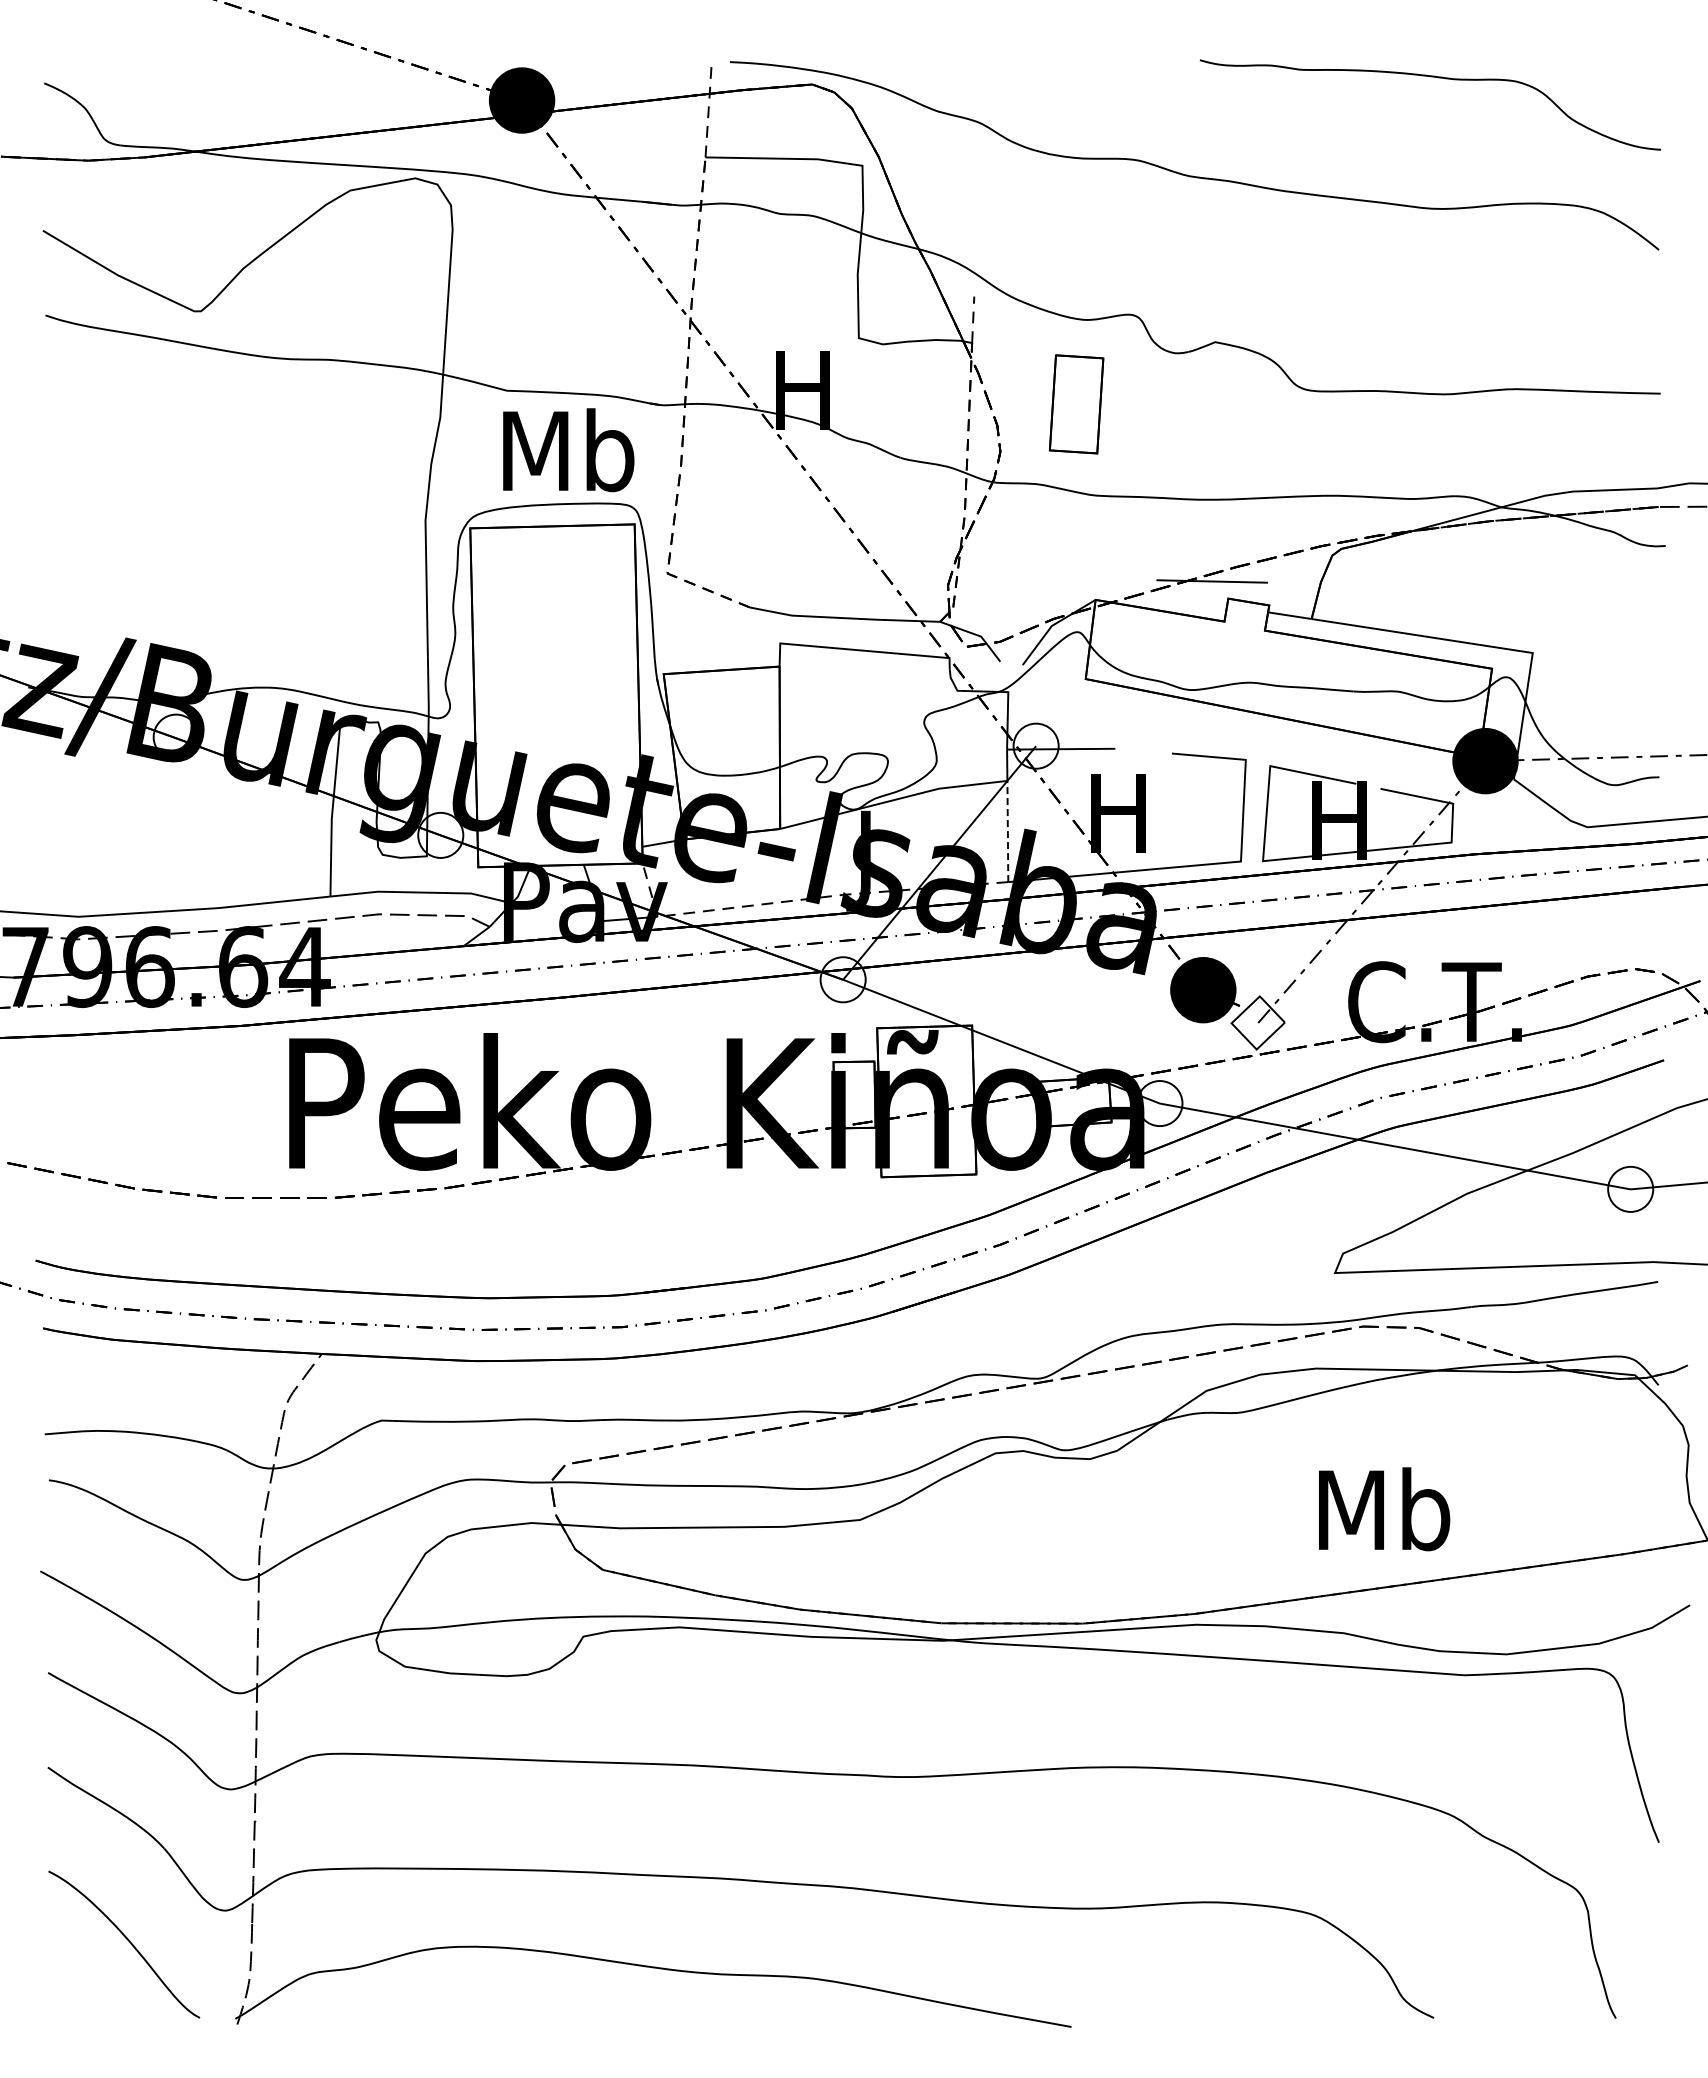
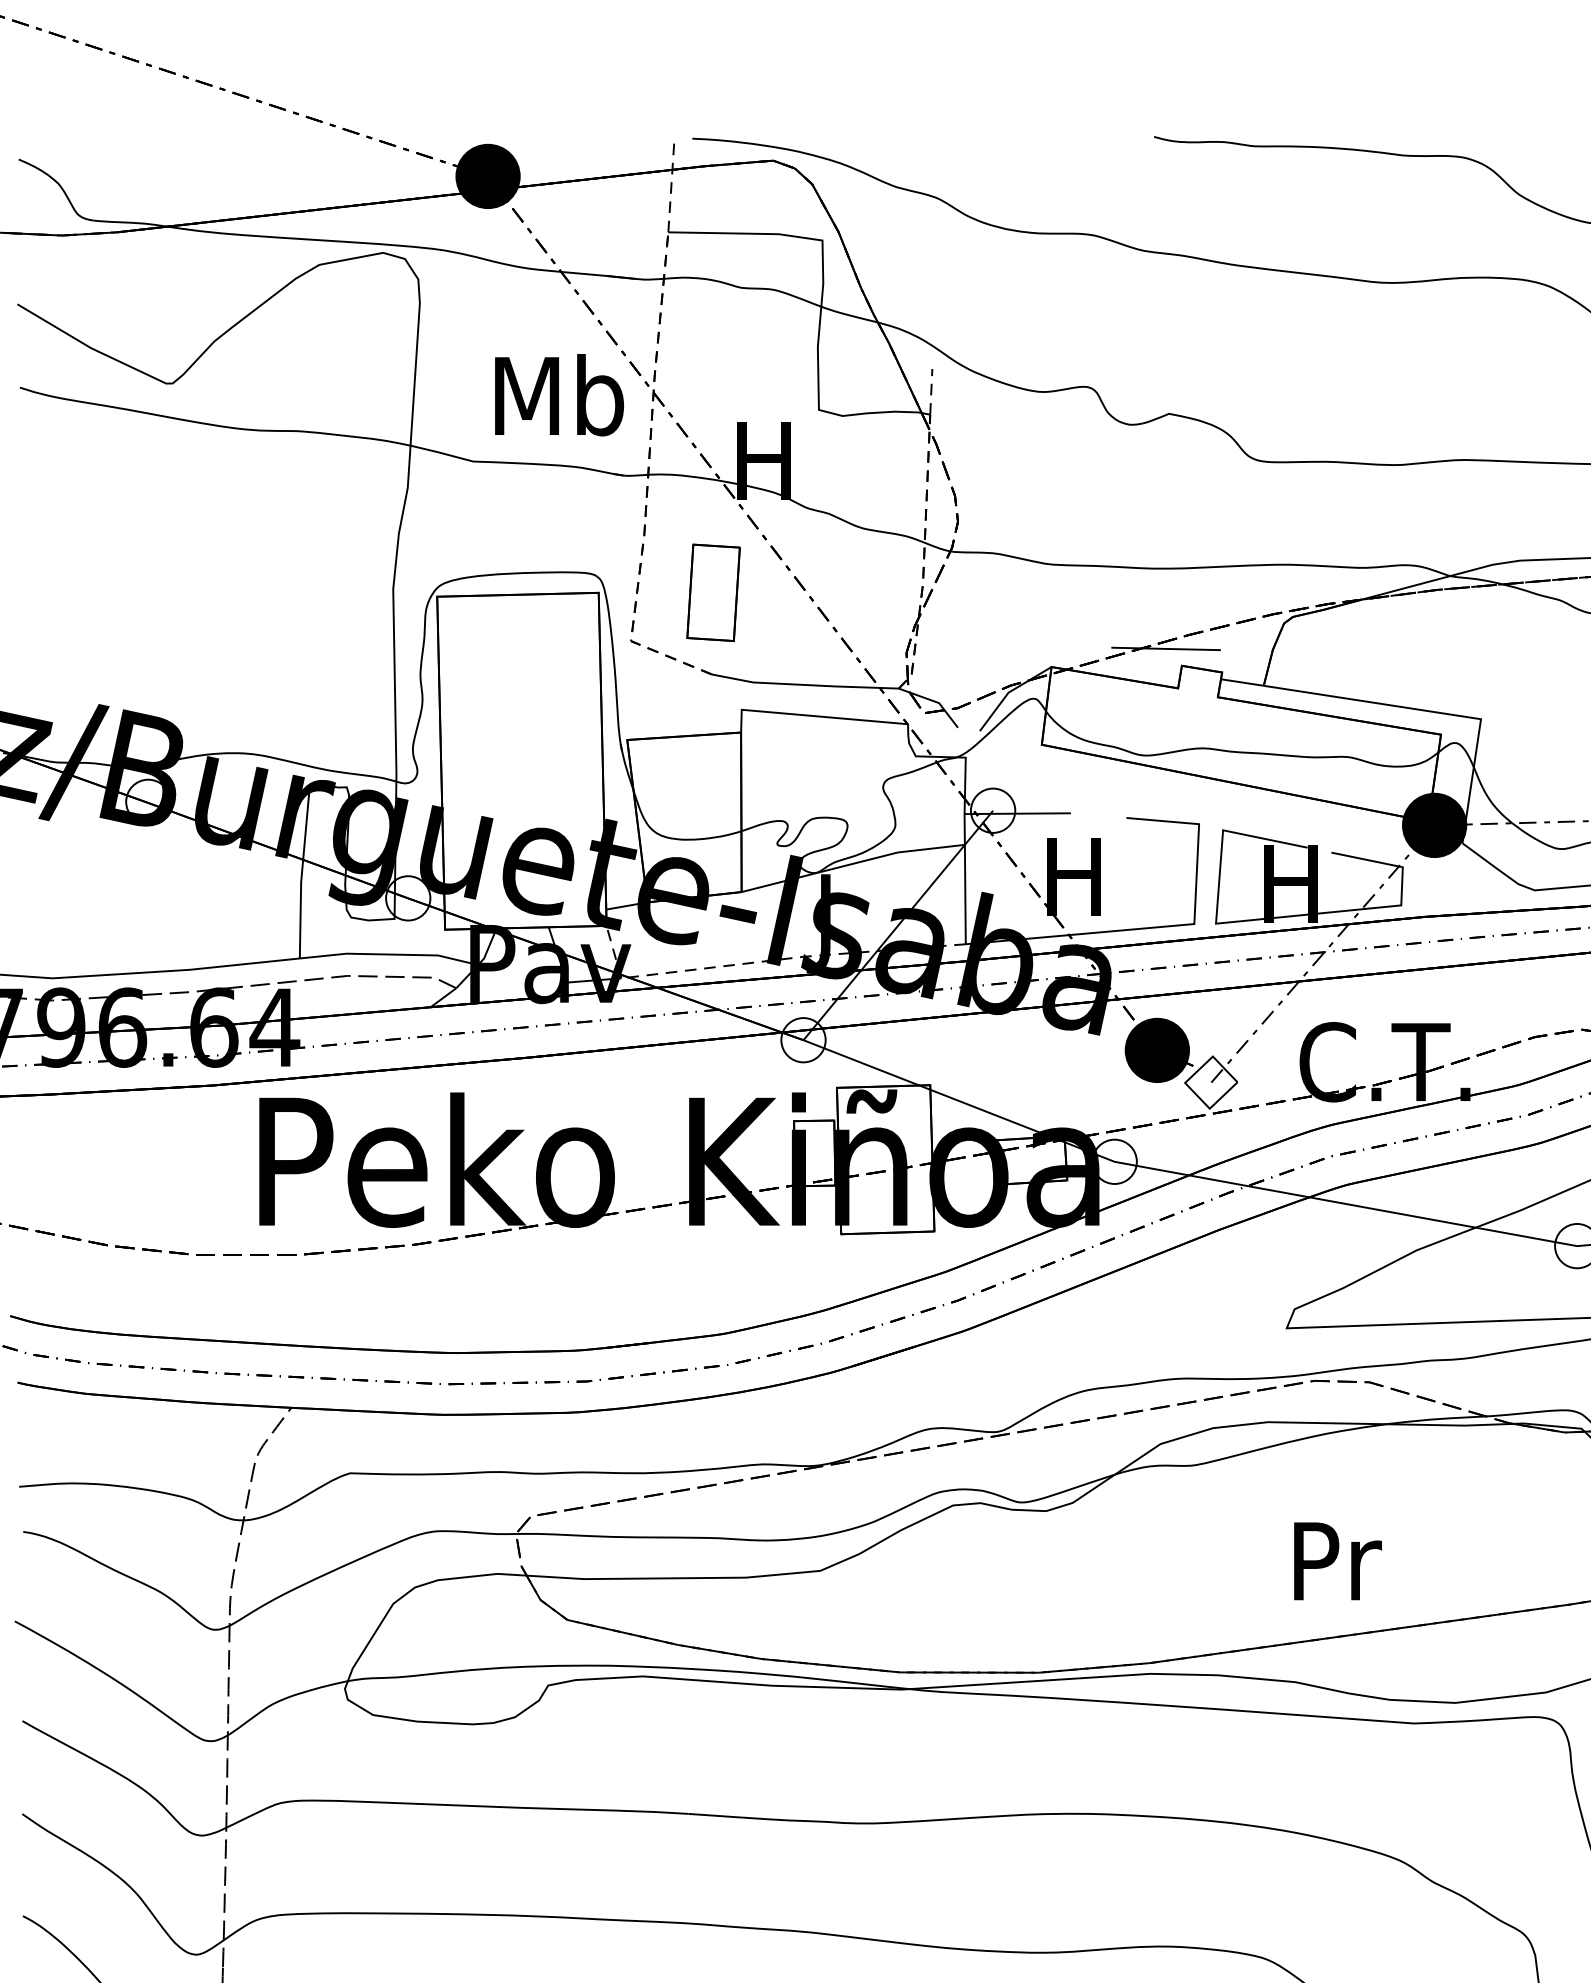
part: (1076, 404) -> (713, 592), moved
text: (568, 450) -> (559, 395), moved
line: (1007, 831) -> (964, 894), dashed -> solid
text: (1384, 1509) -> (1335, 1560), Mb -> Pr

